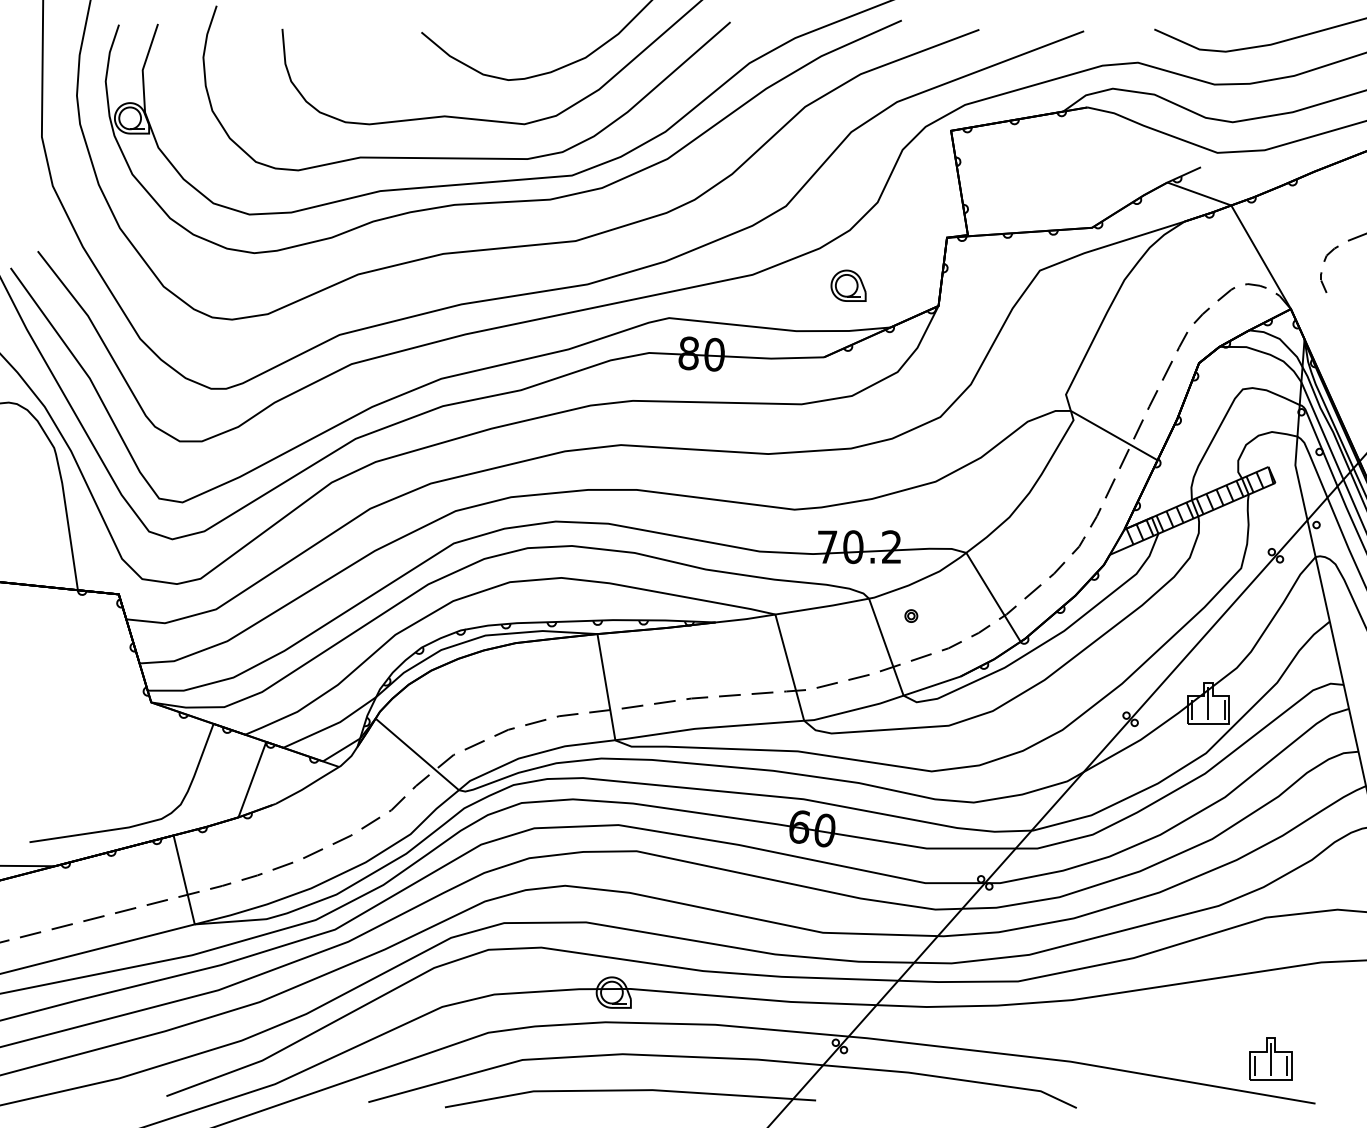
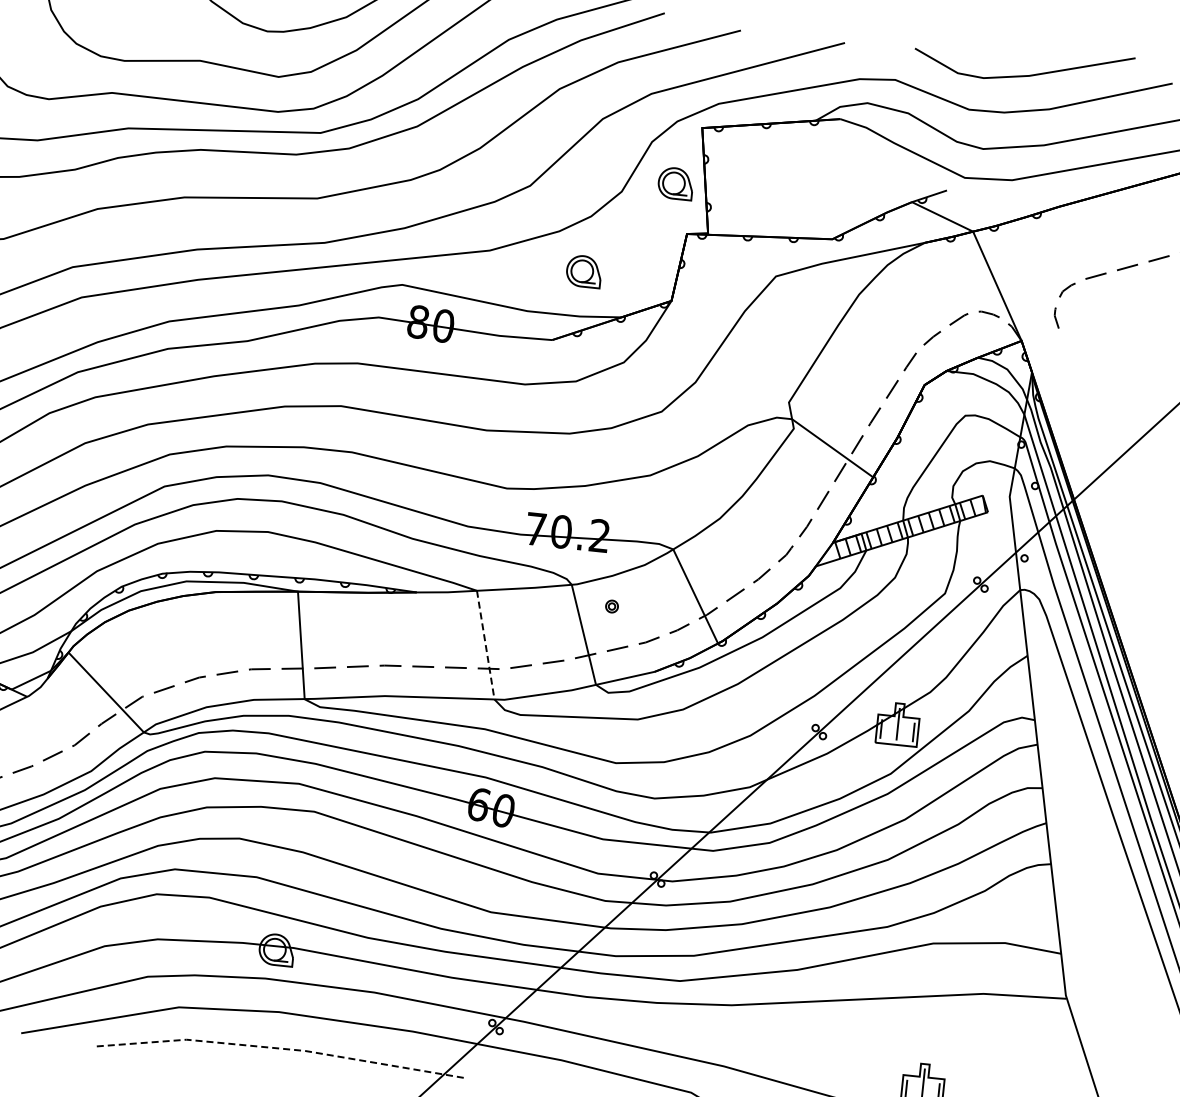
part: (930, 188) -> (675, 183), added
line: (790, 668) -> (486, 646), solid -> dashed
line: (629, 1090) -> (282, 1048), solid -> dashed

